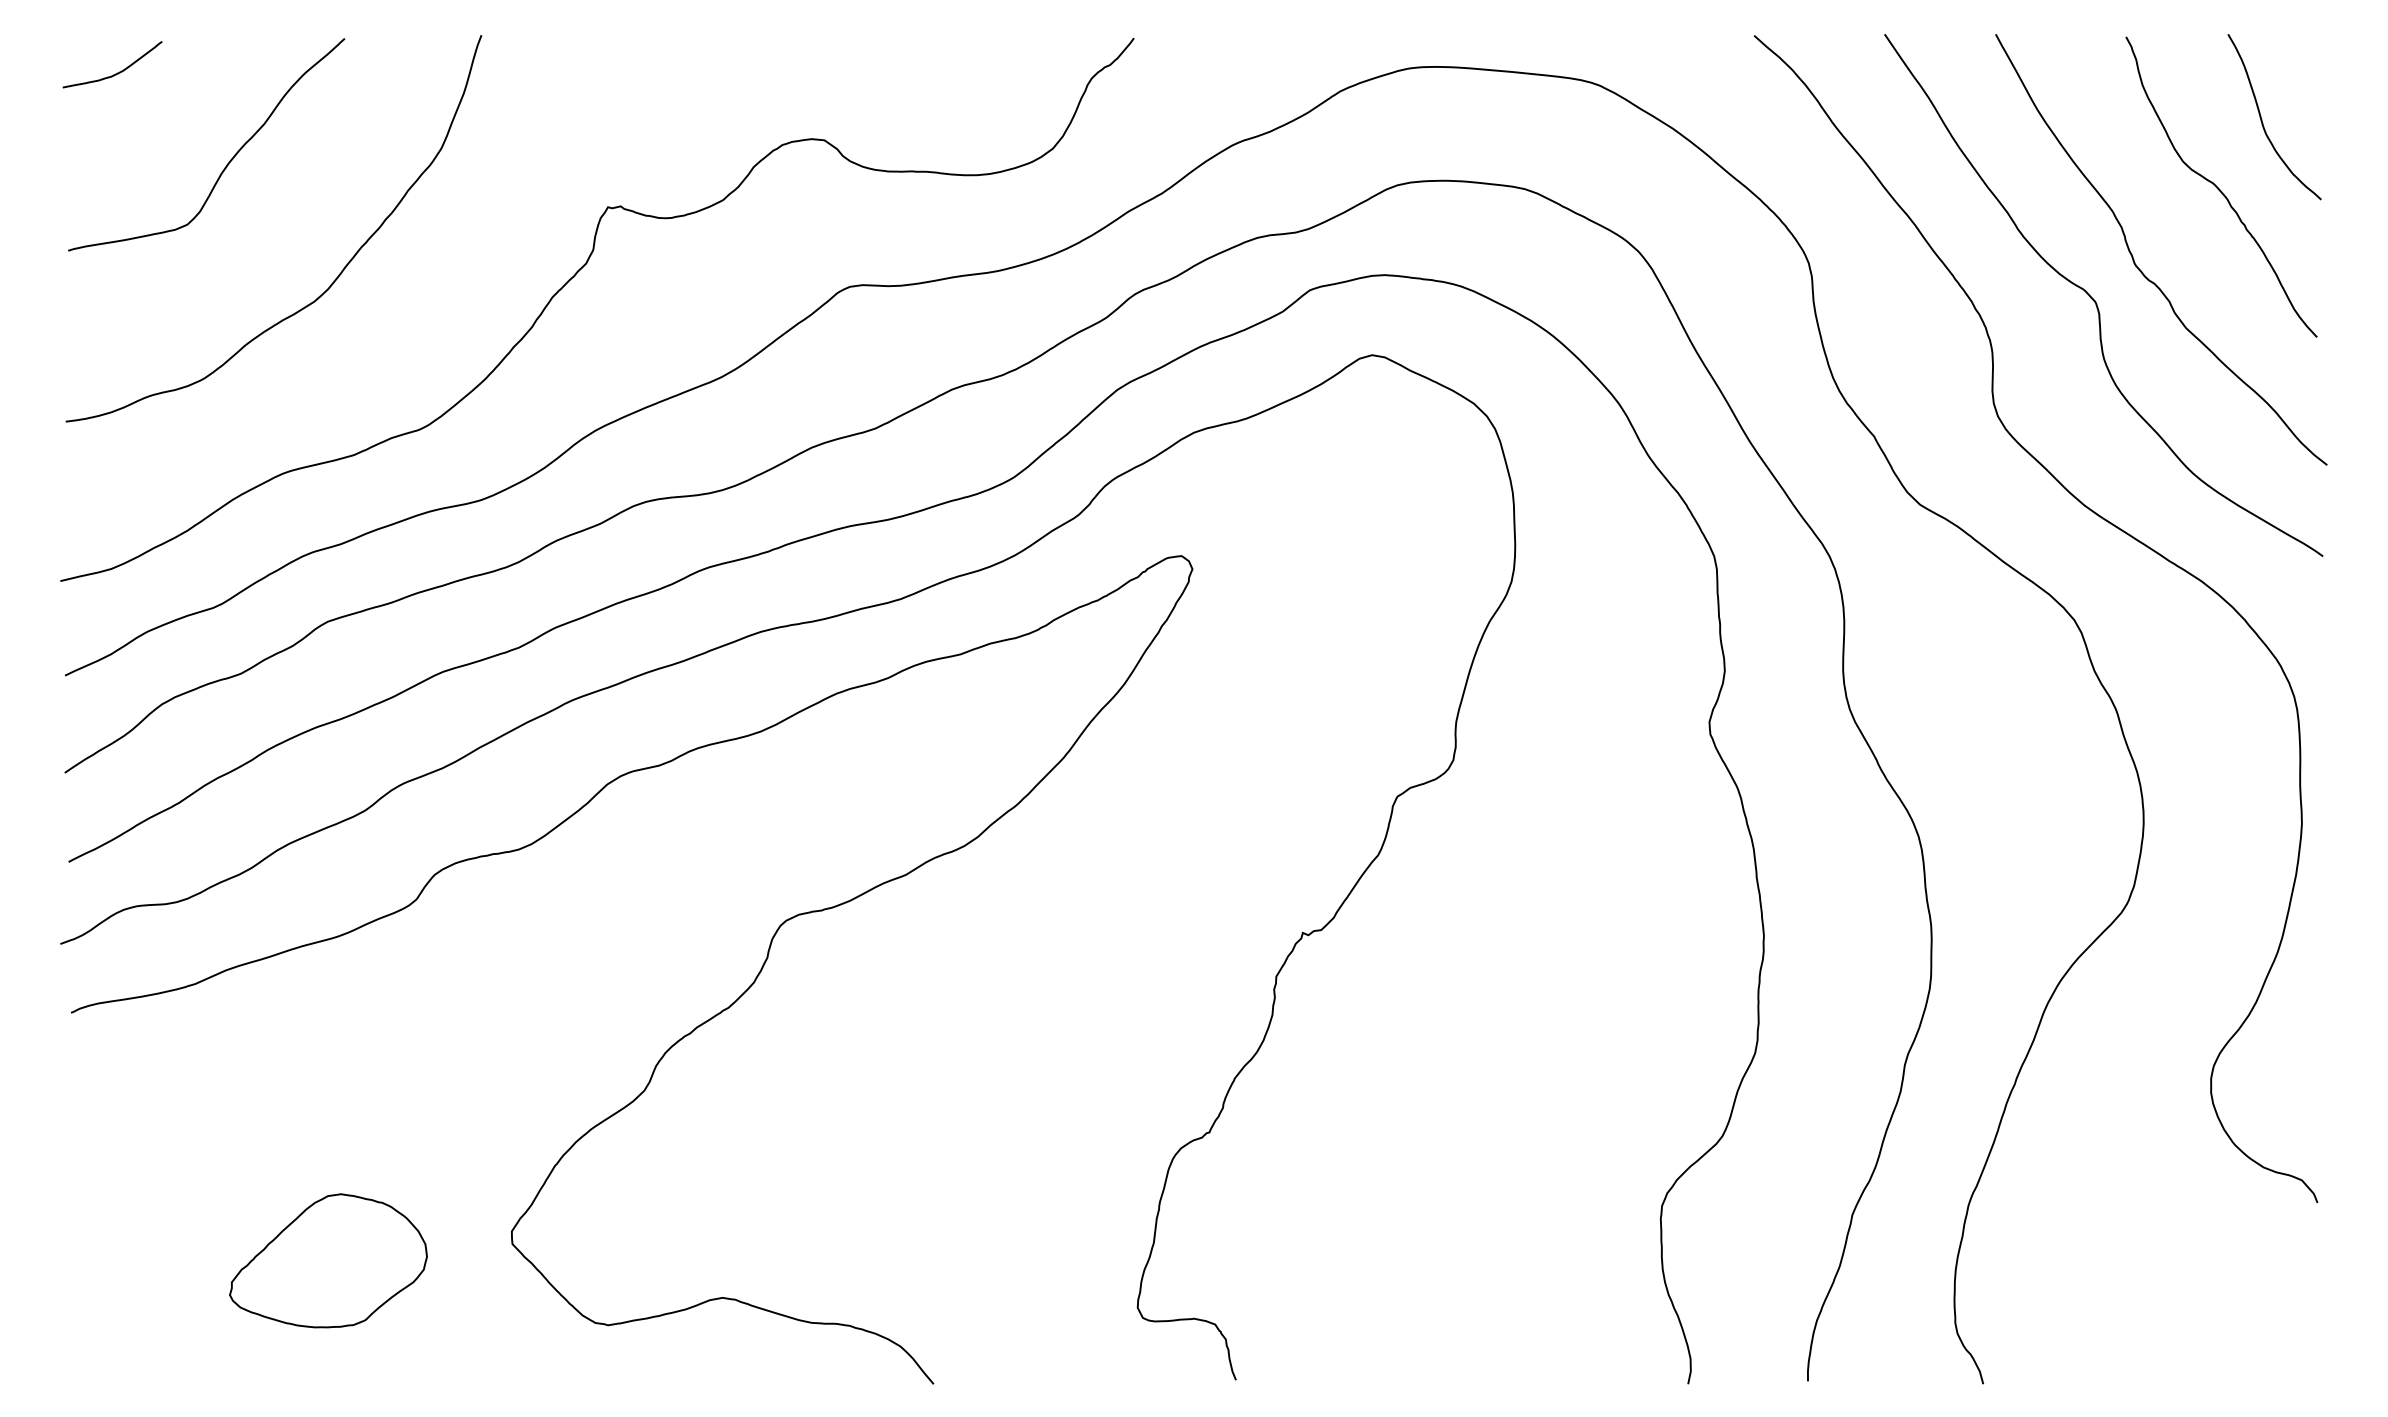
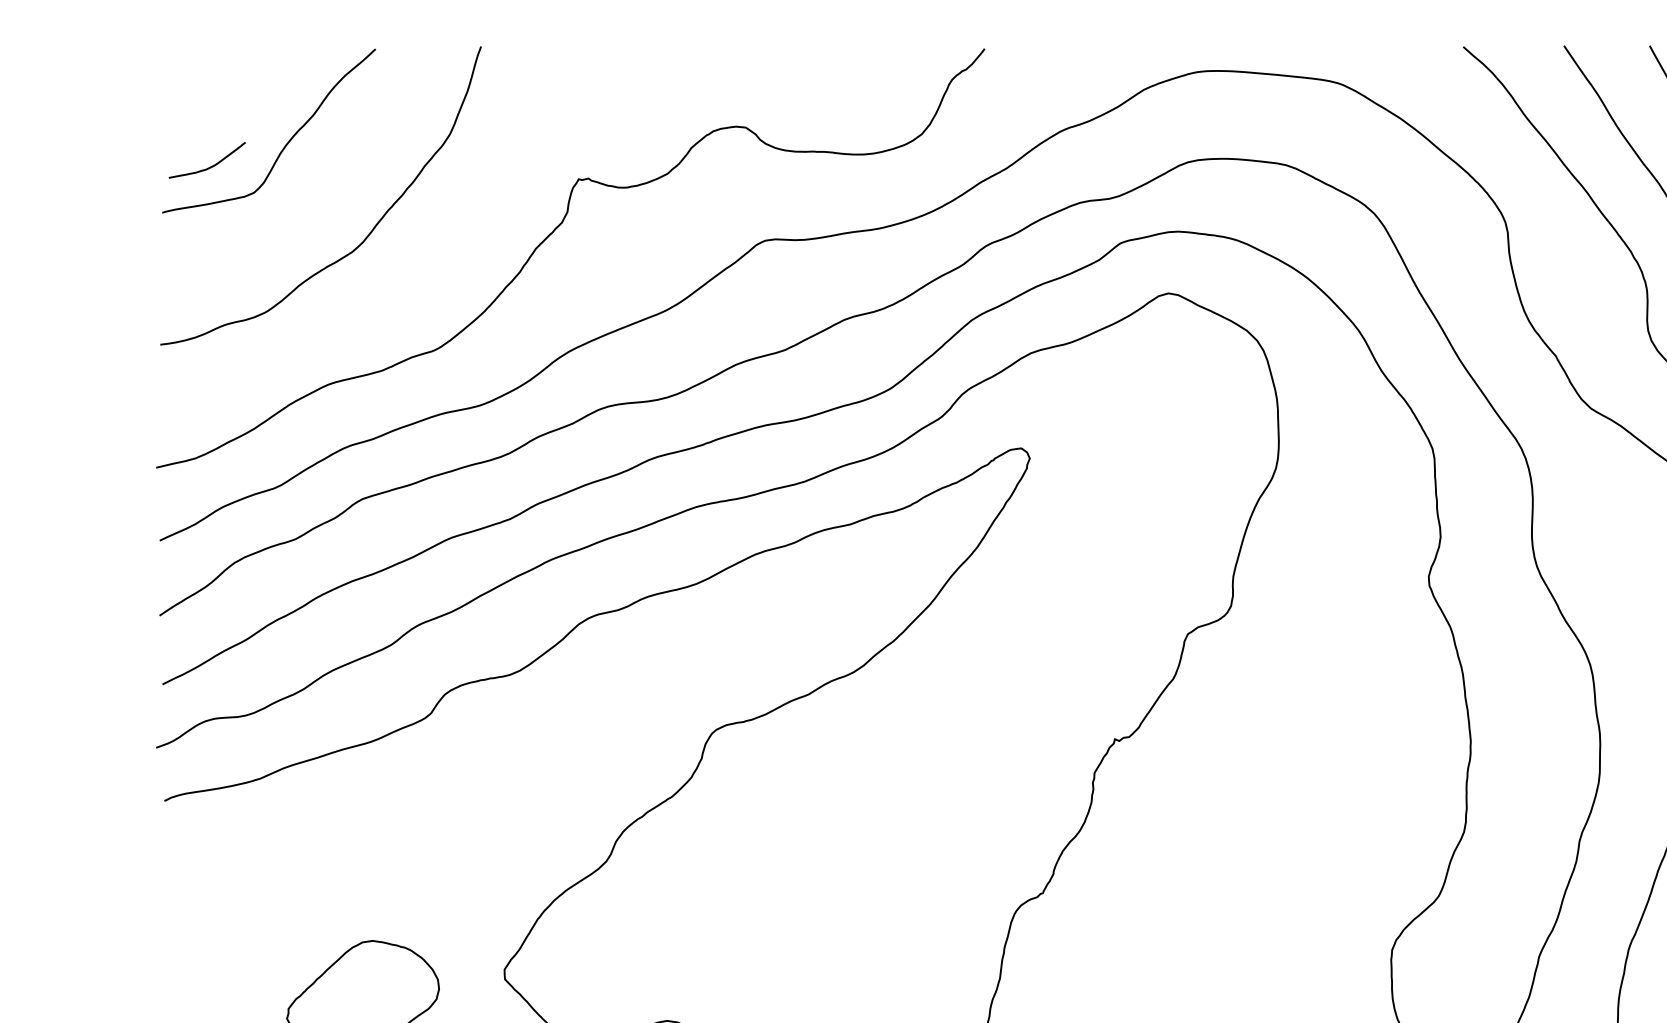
curve: (117, 72) -> (211, 166), moved

